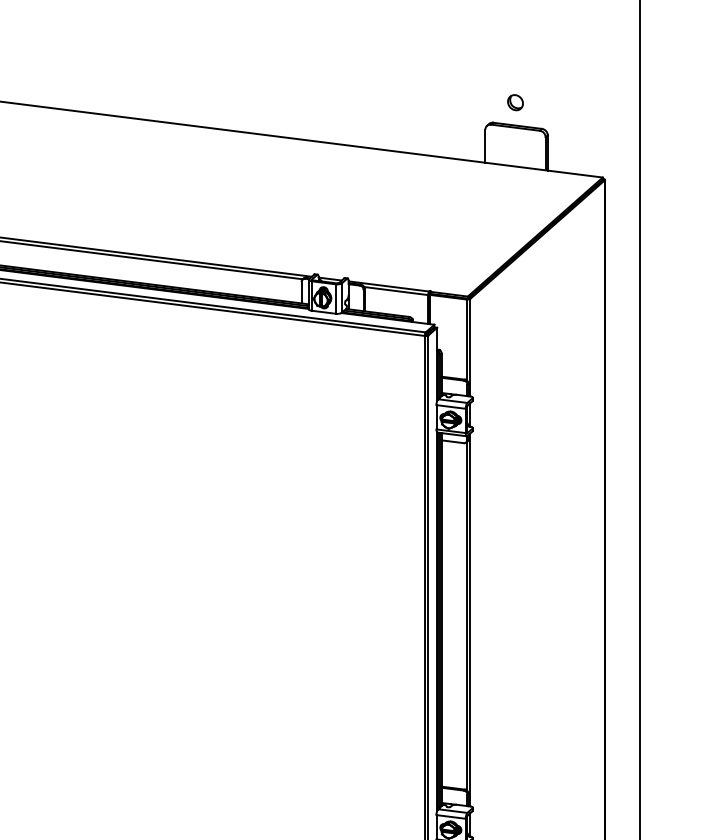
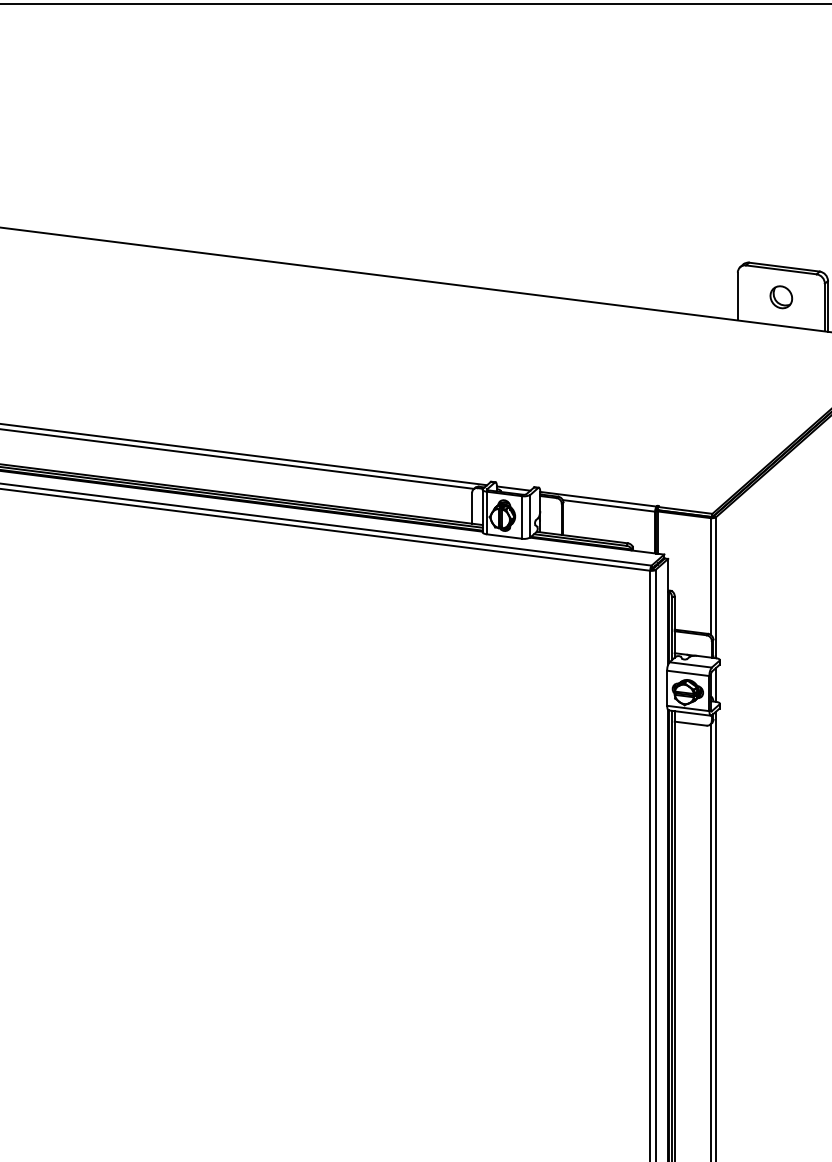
part: (515, 102) -> (781, 296), moved

